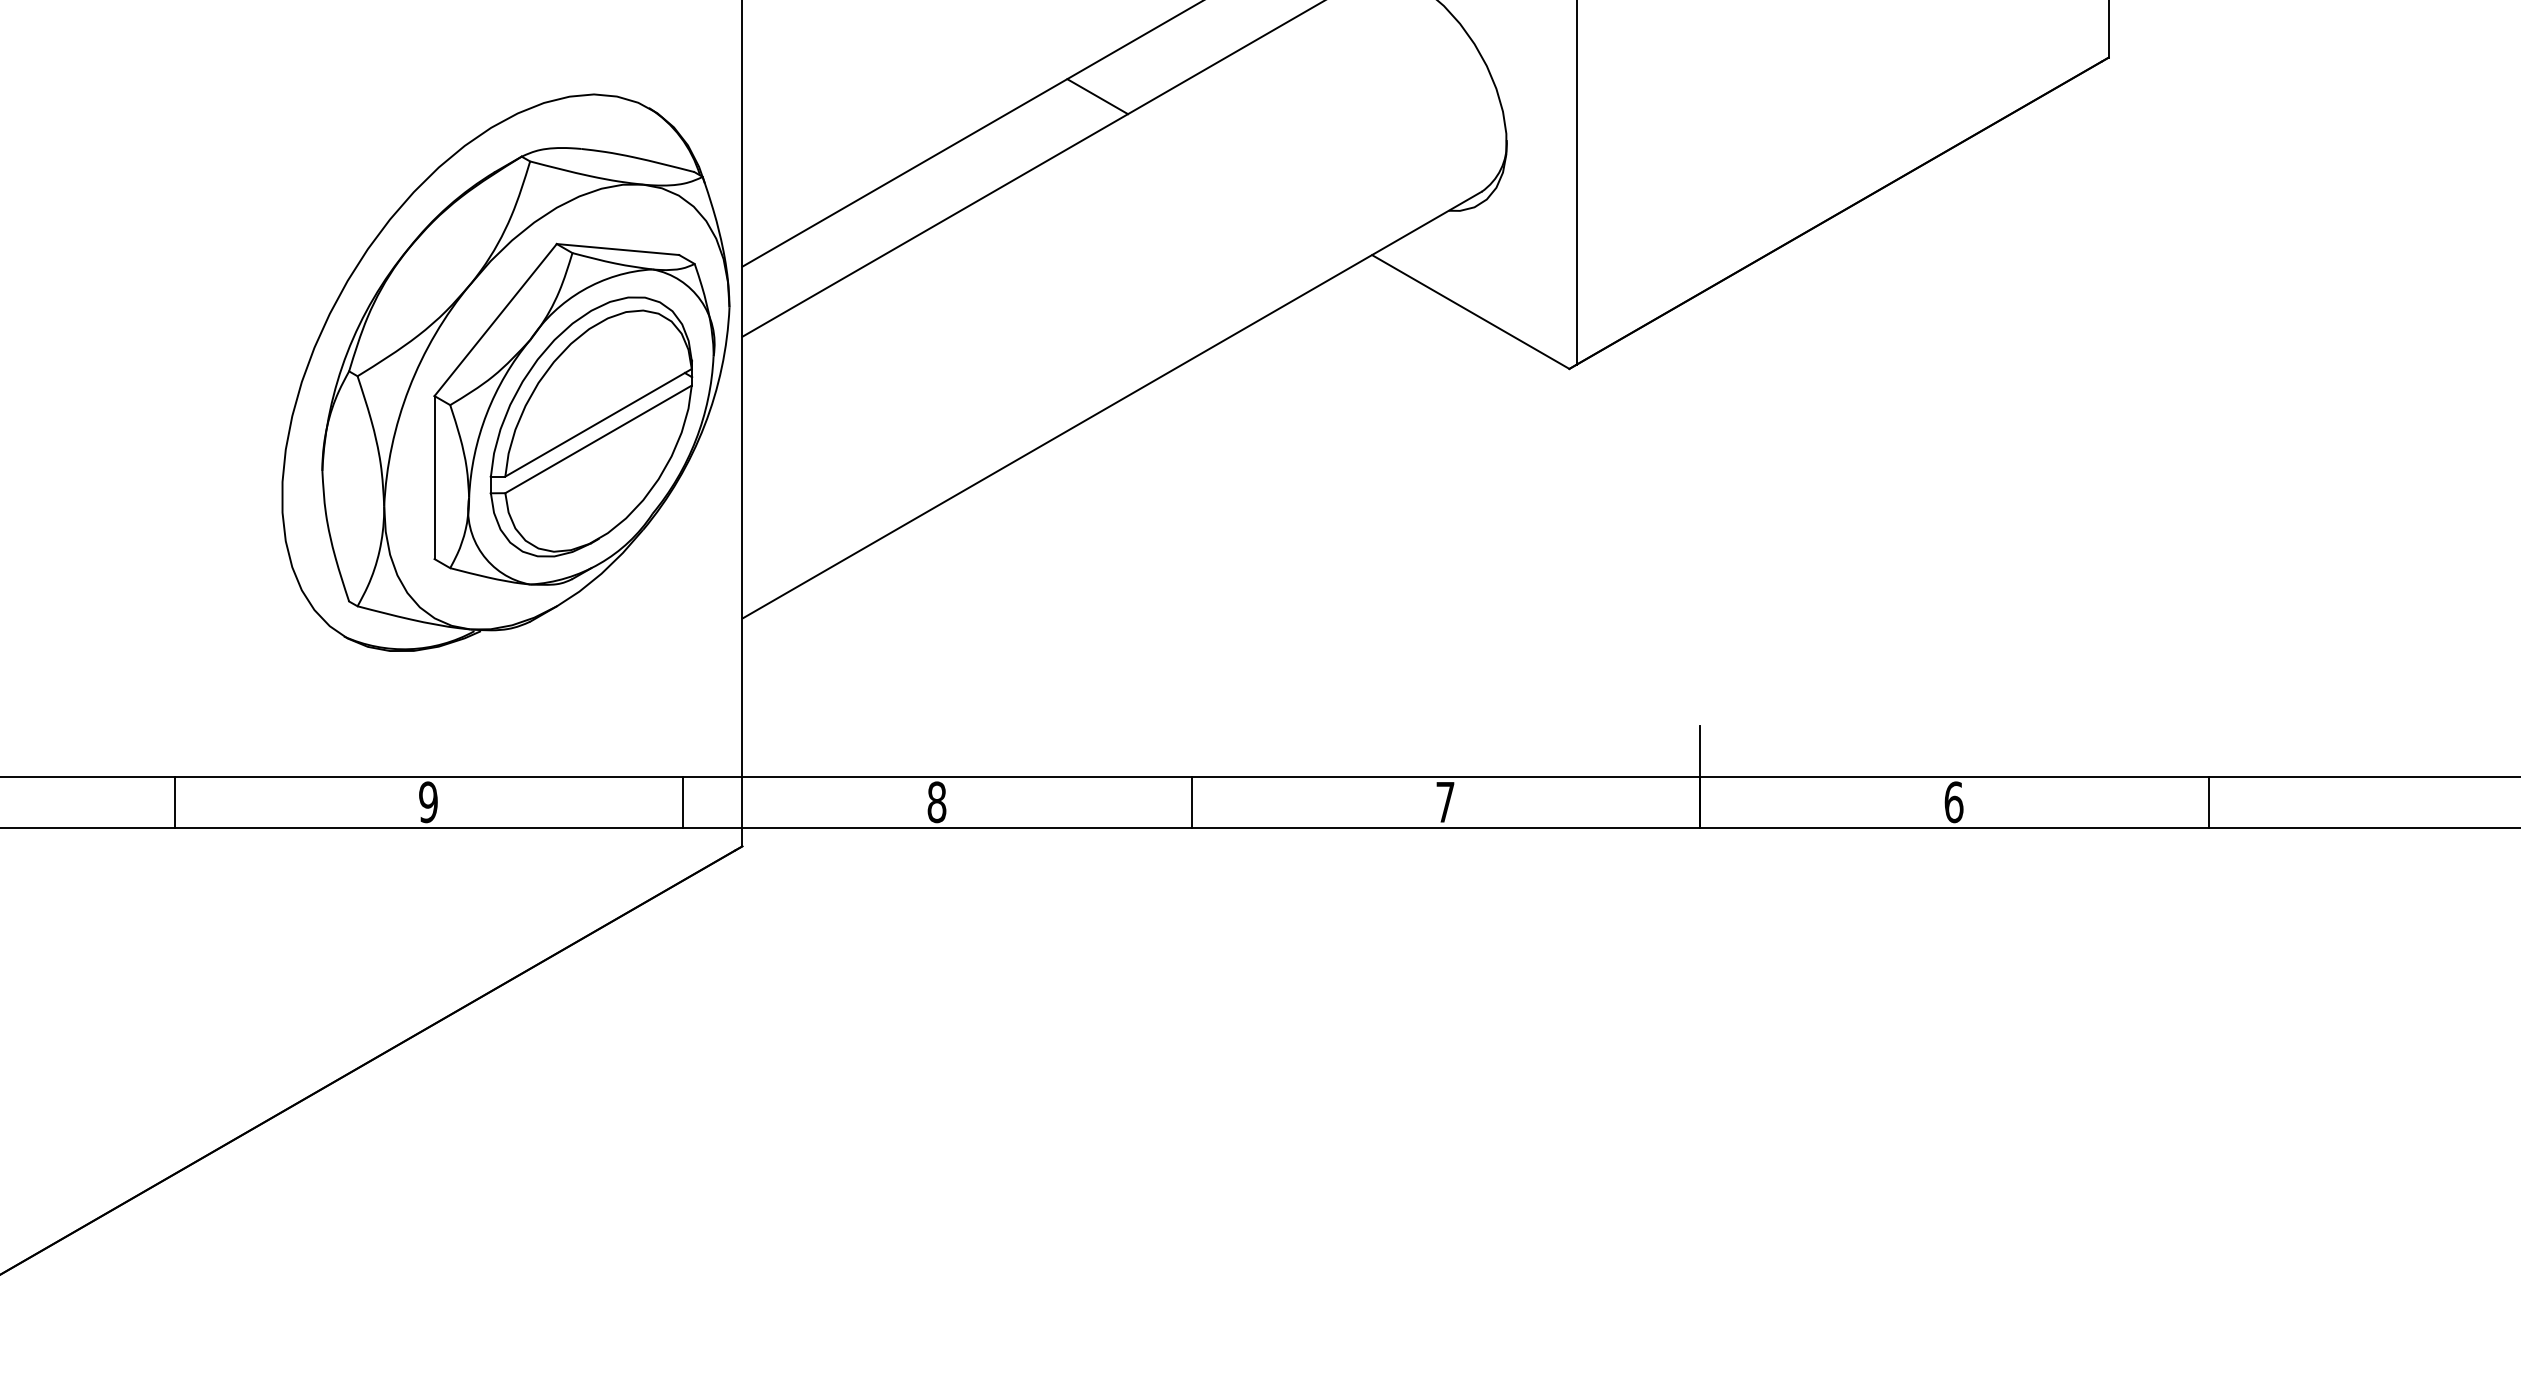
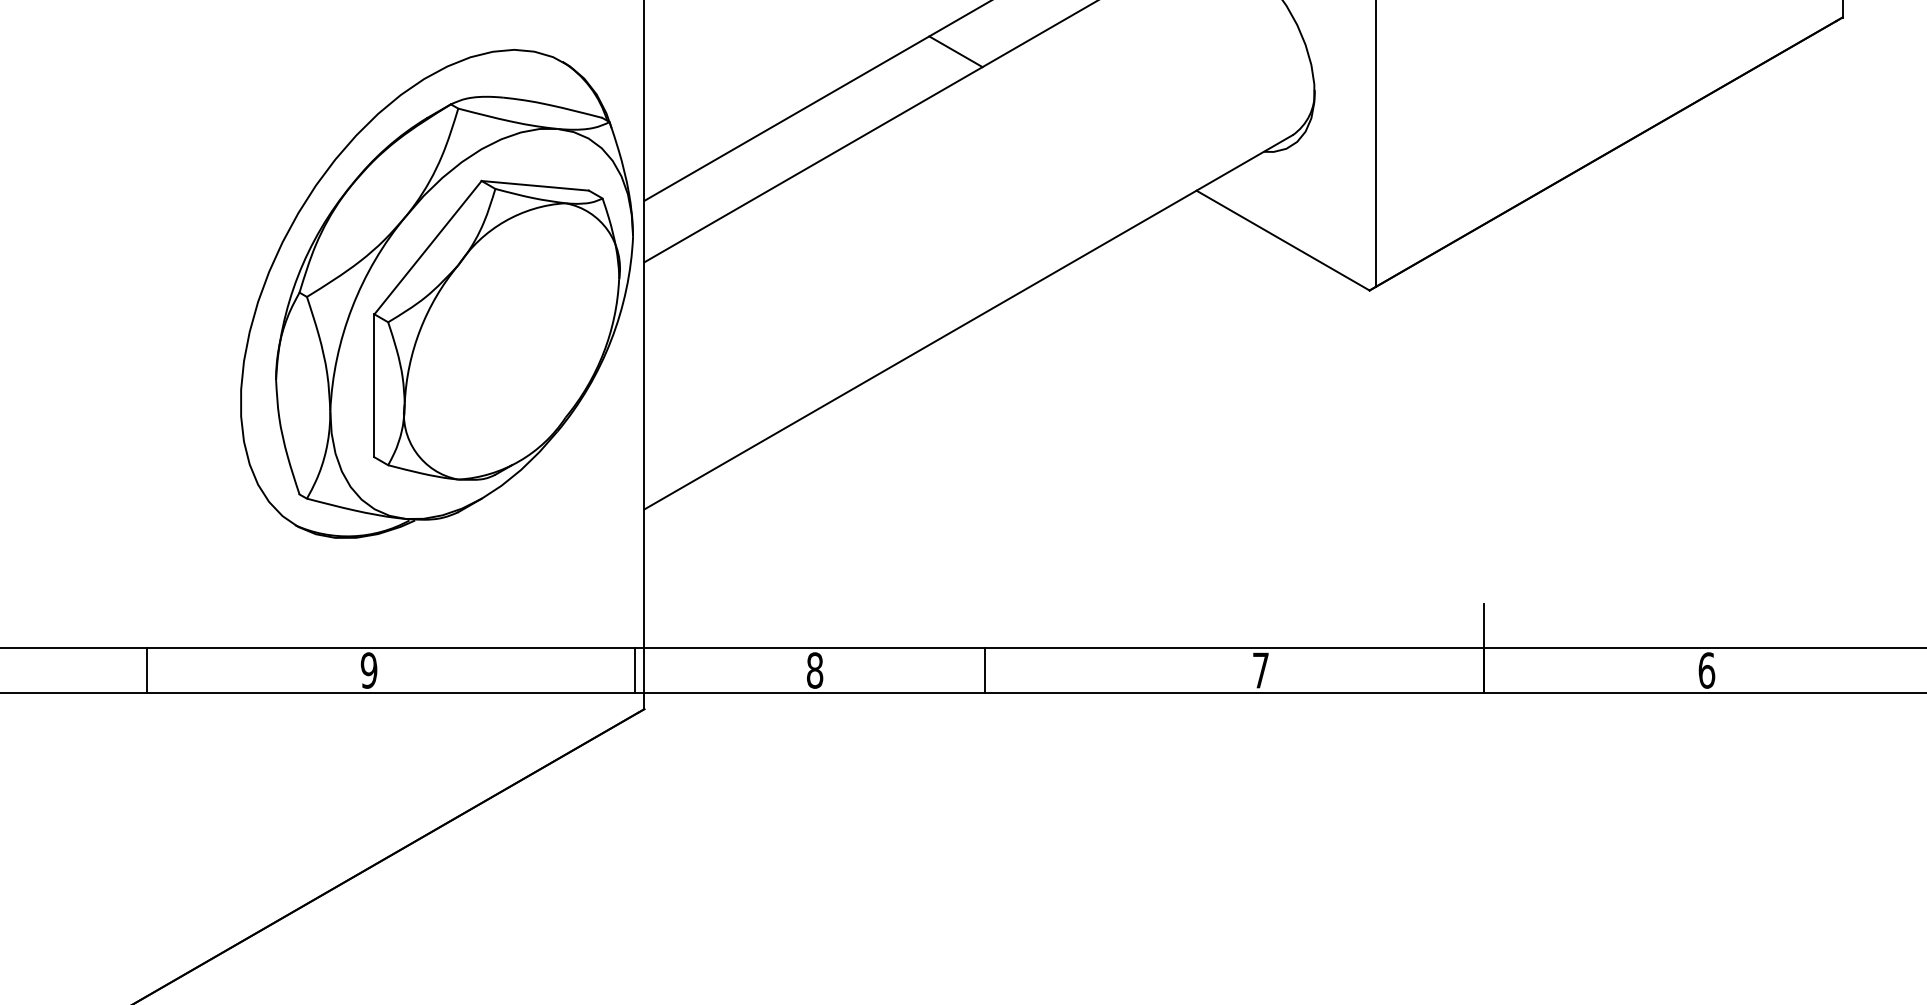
part: (591, 426) -> (512, 341), removed
line: (683, 801) -> (634, 669), moved
line: (1191, 801) -> (984, 669), moved

